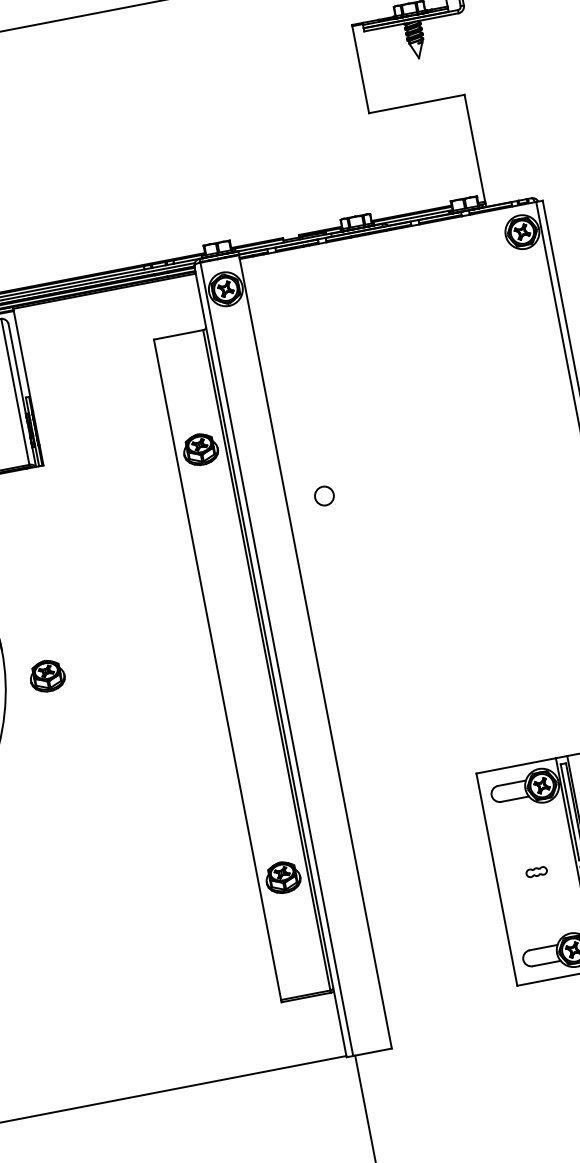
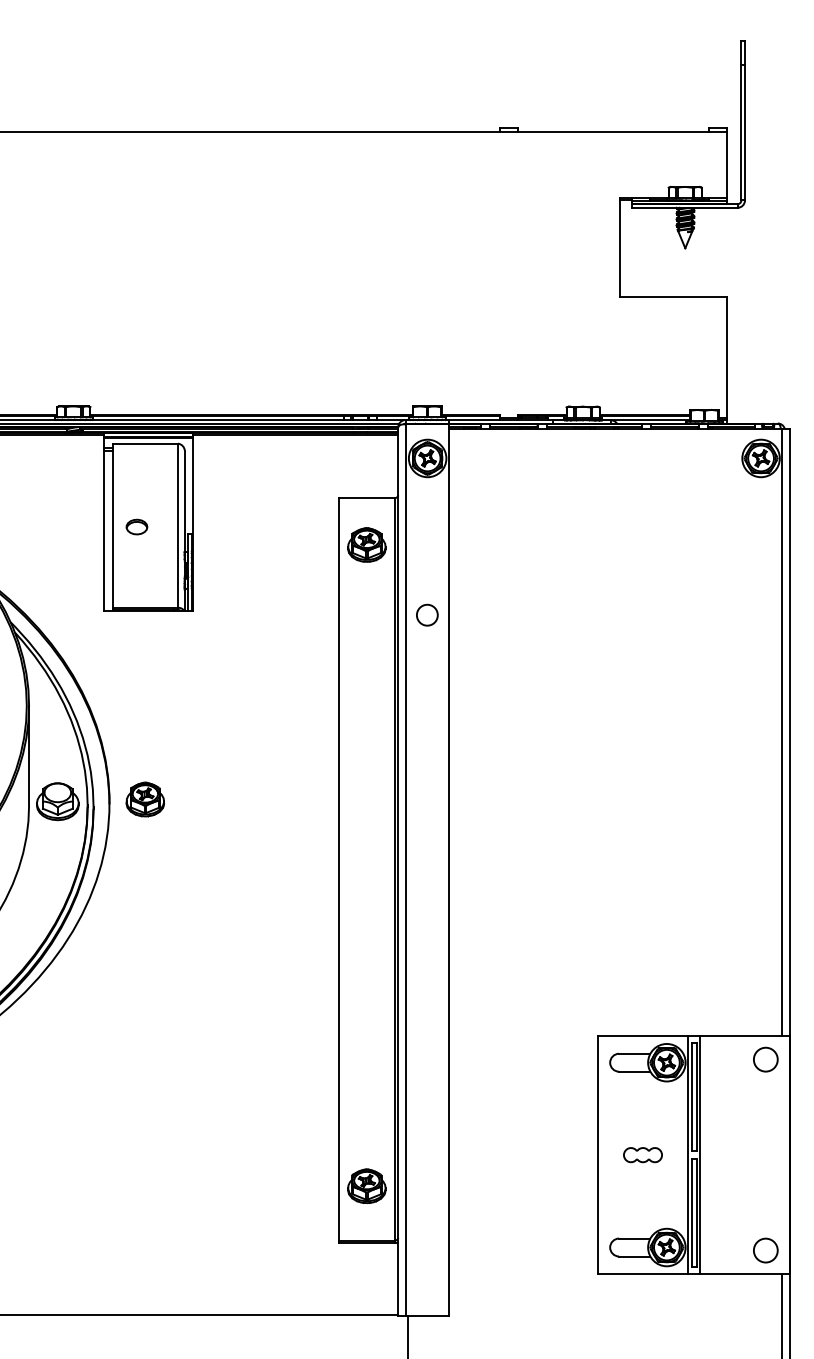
part: (200, 449) -> (366, 544), moved
circle: (324, 495) -> (427, 614), moved
part: (46, 676) -> (144, 799), moved
part: (536, 872) -> (642, 1155), size x1.67
part: (282, 876) -> (366, 1185), moved

